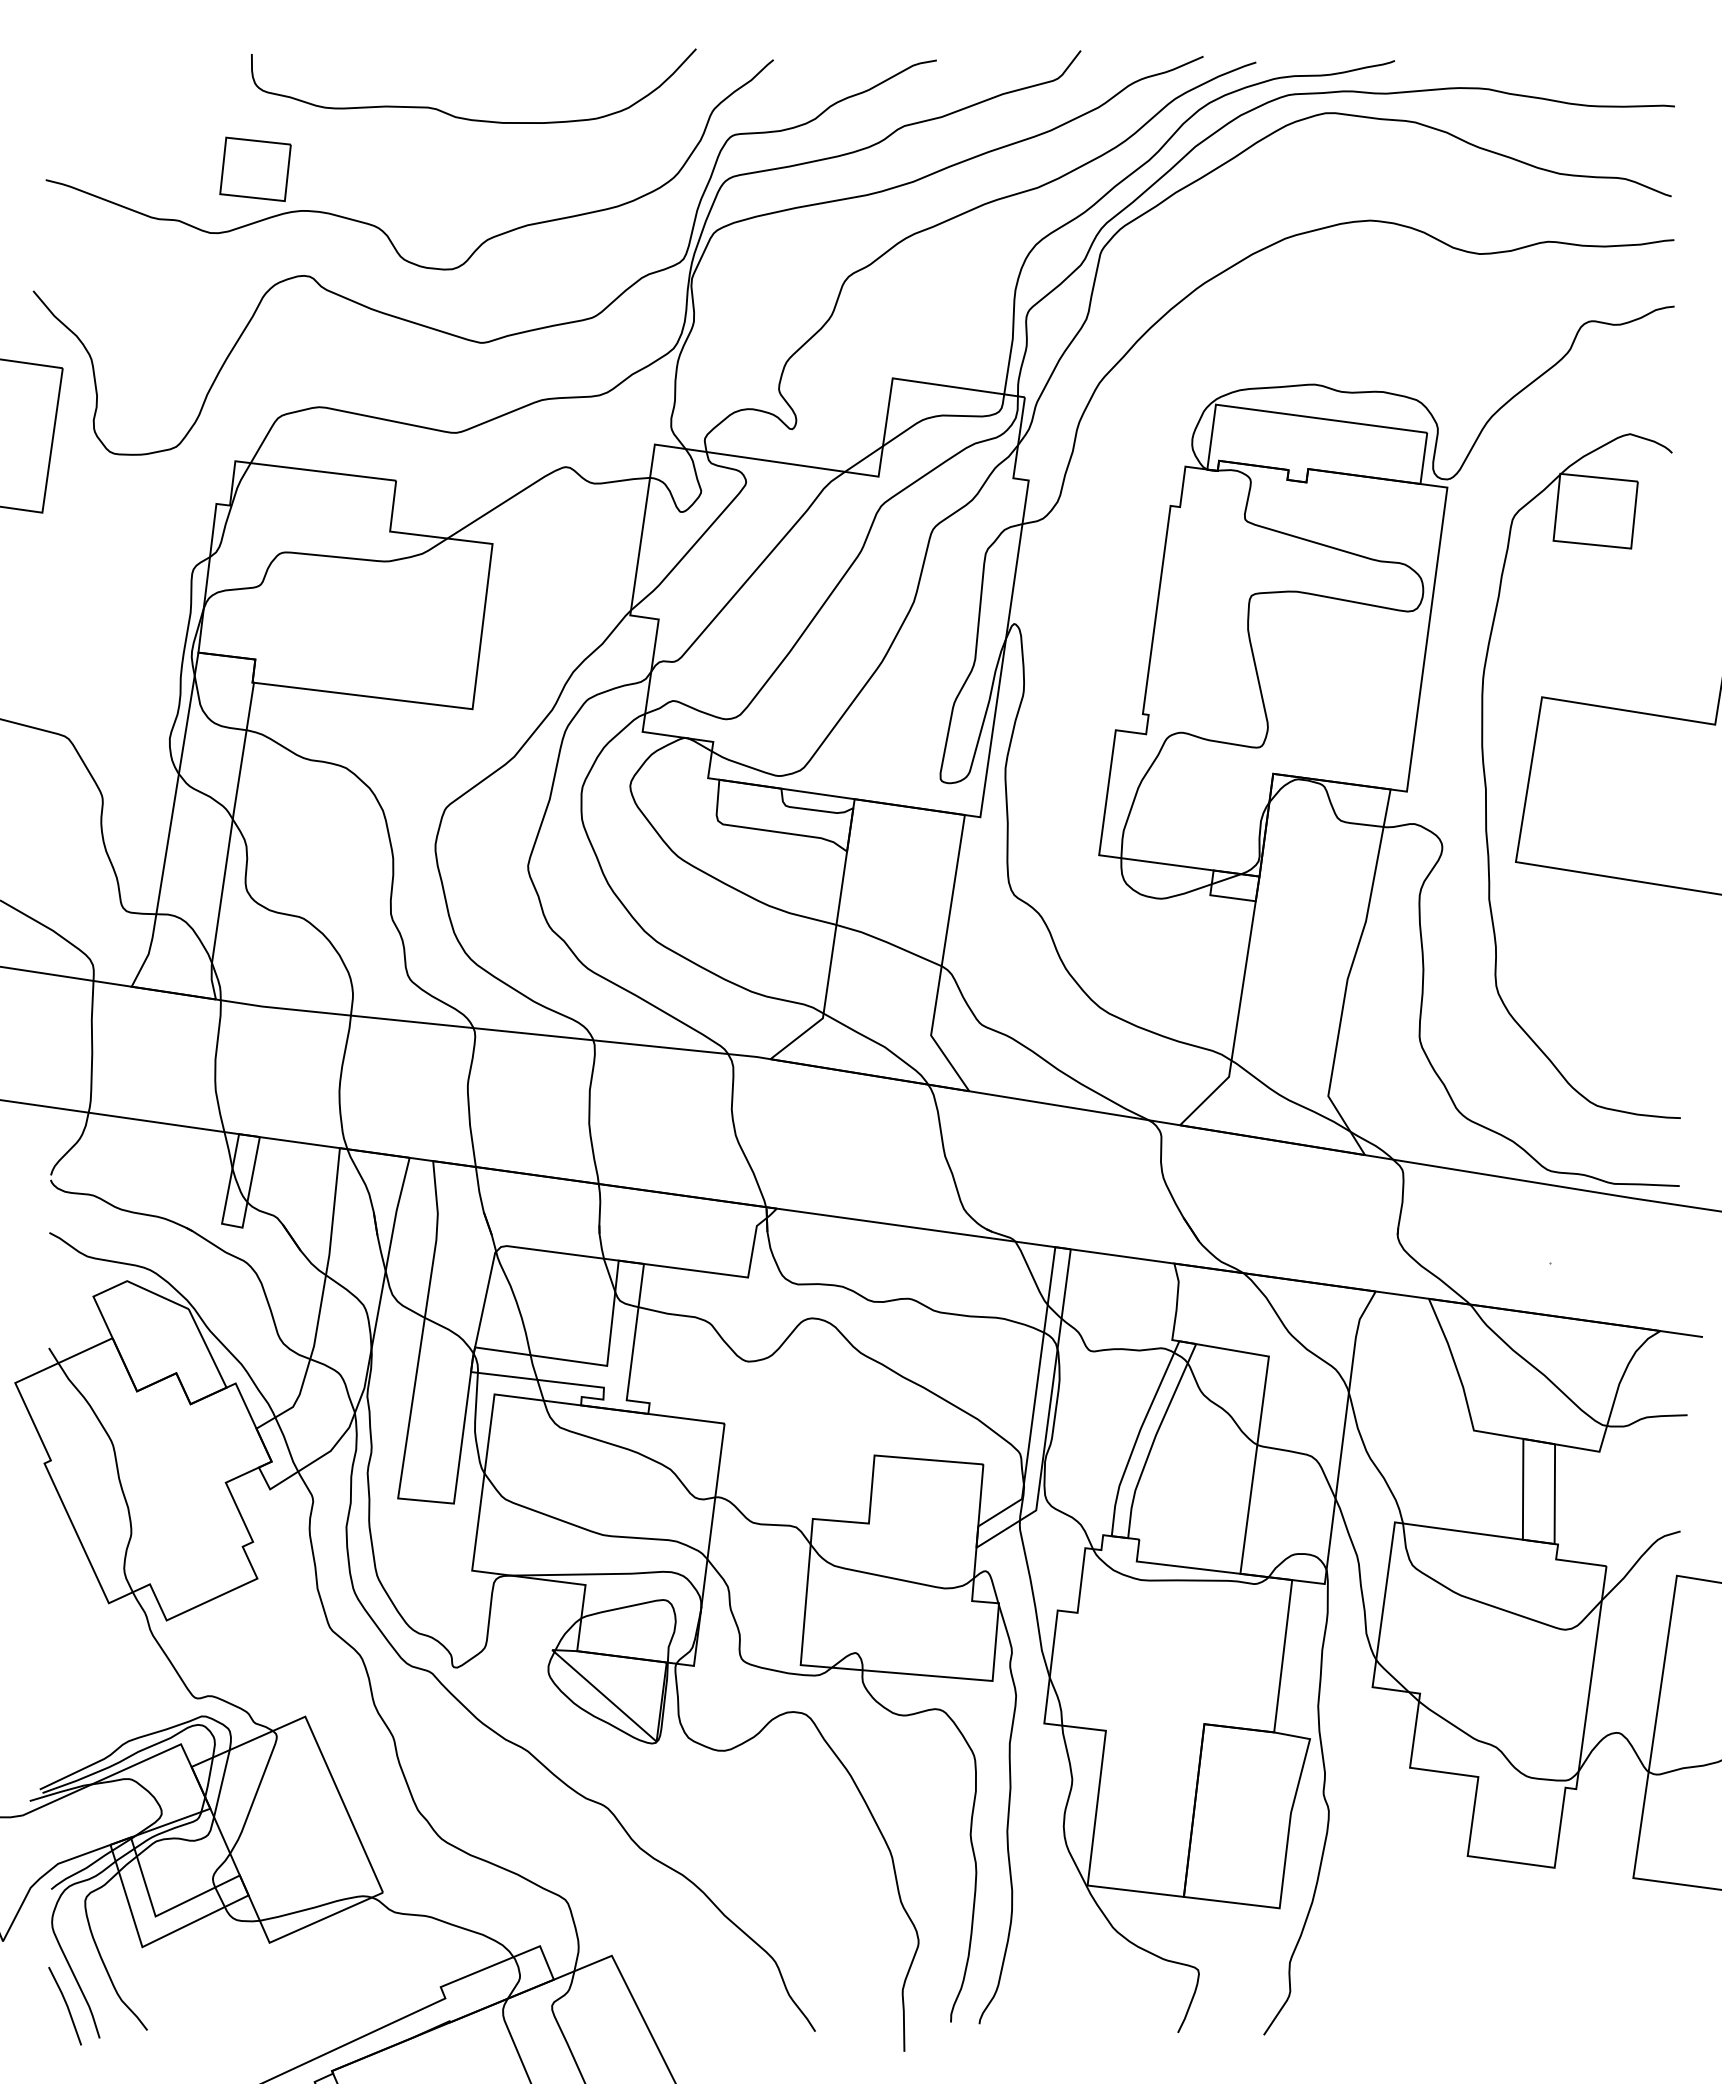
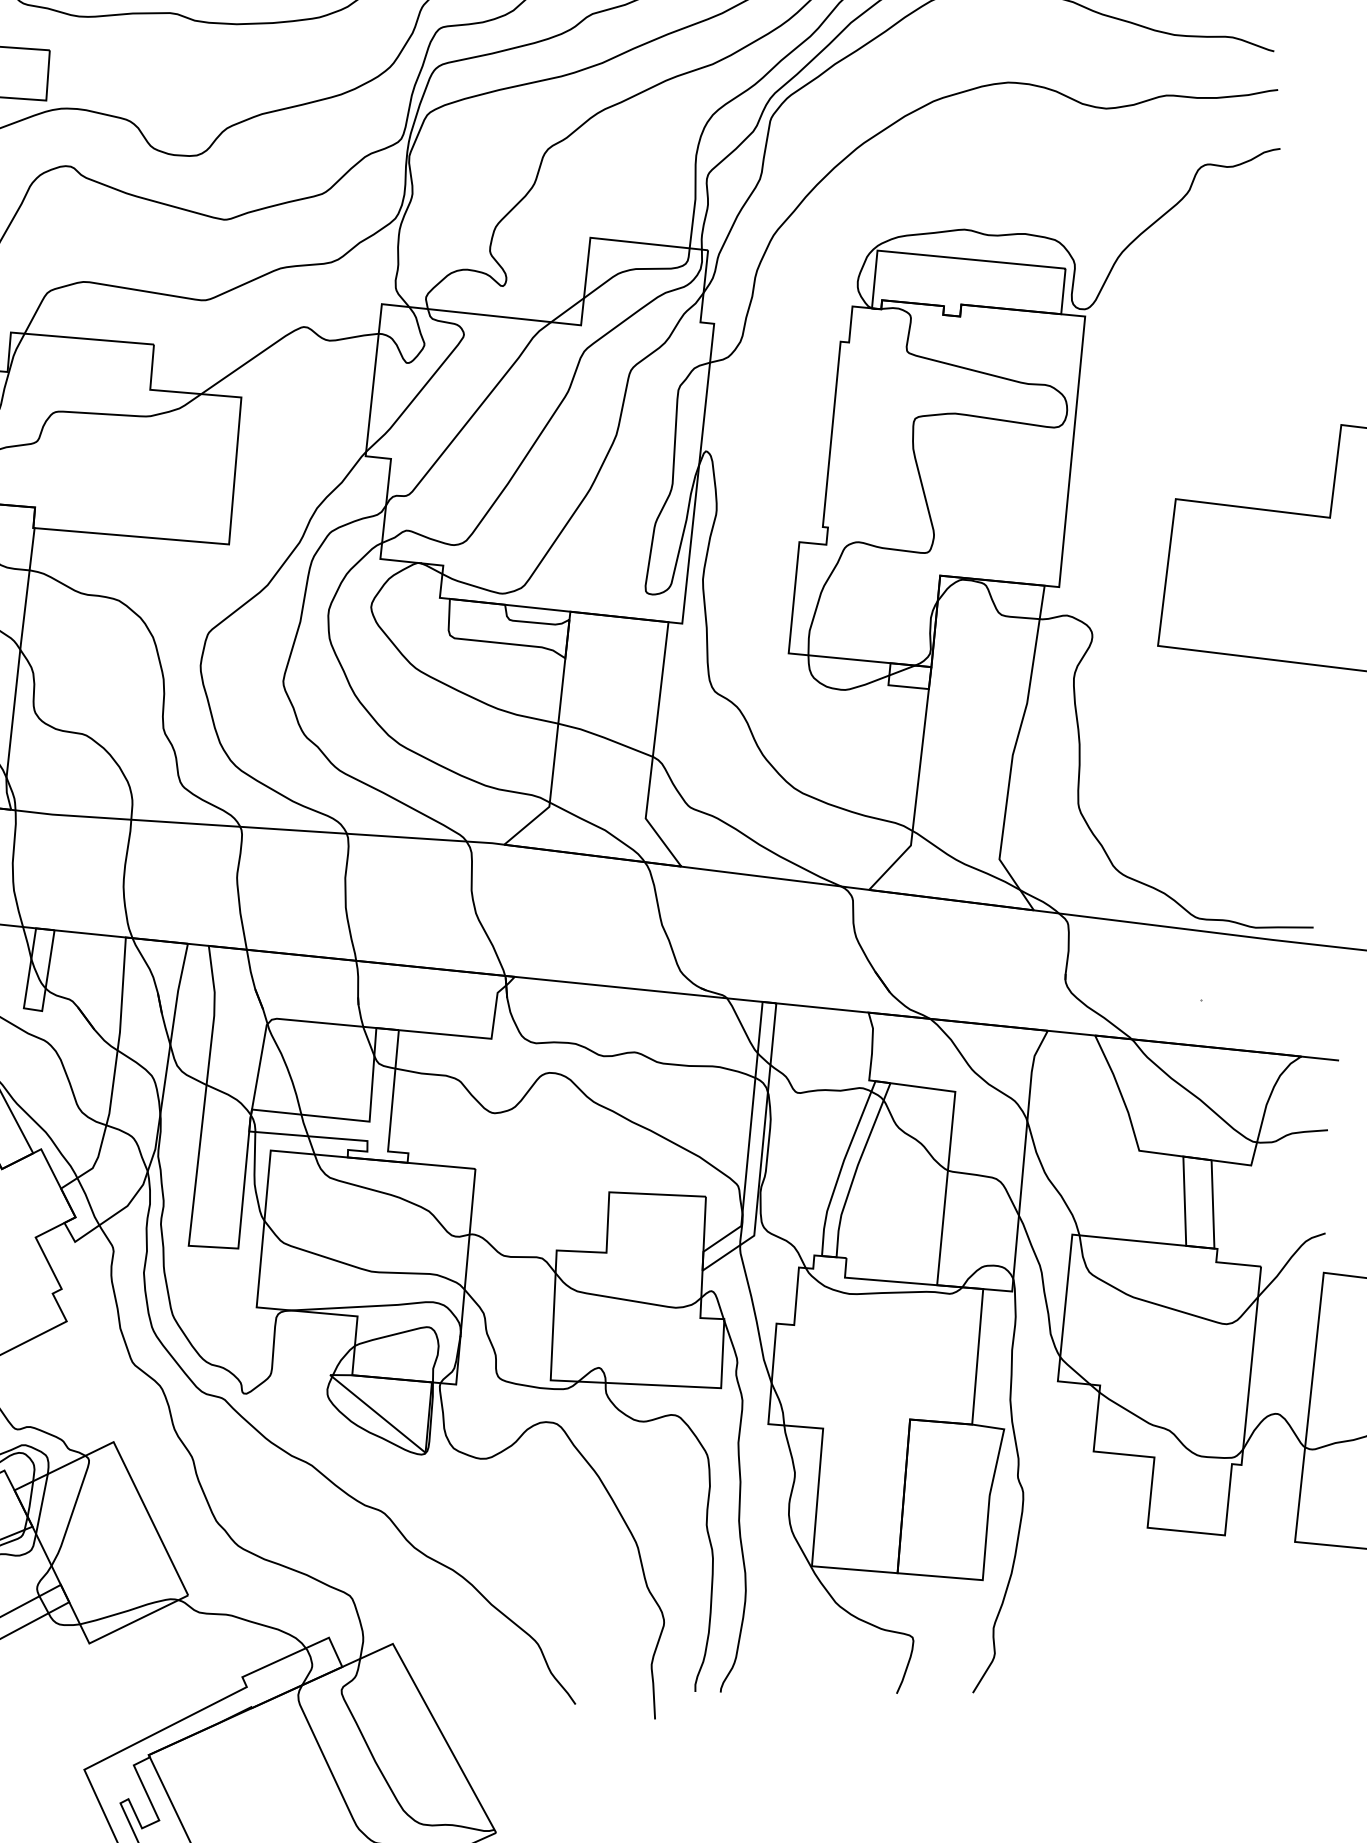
part: (1486, 782) -> (1129, 576), removed

